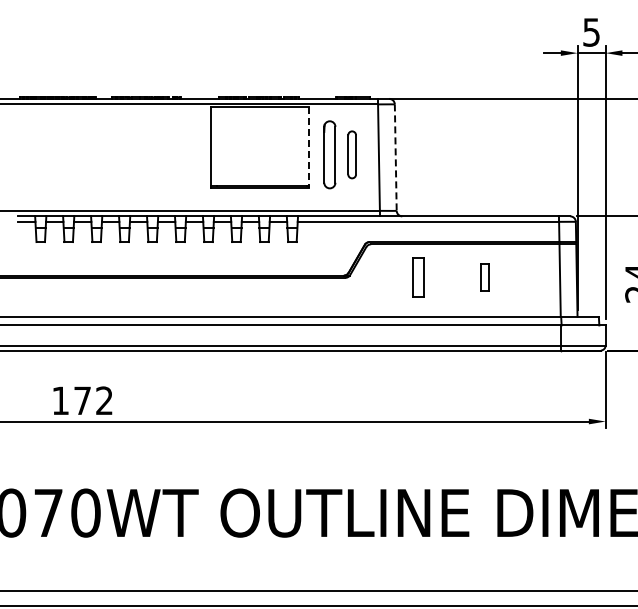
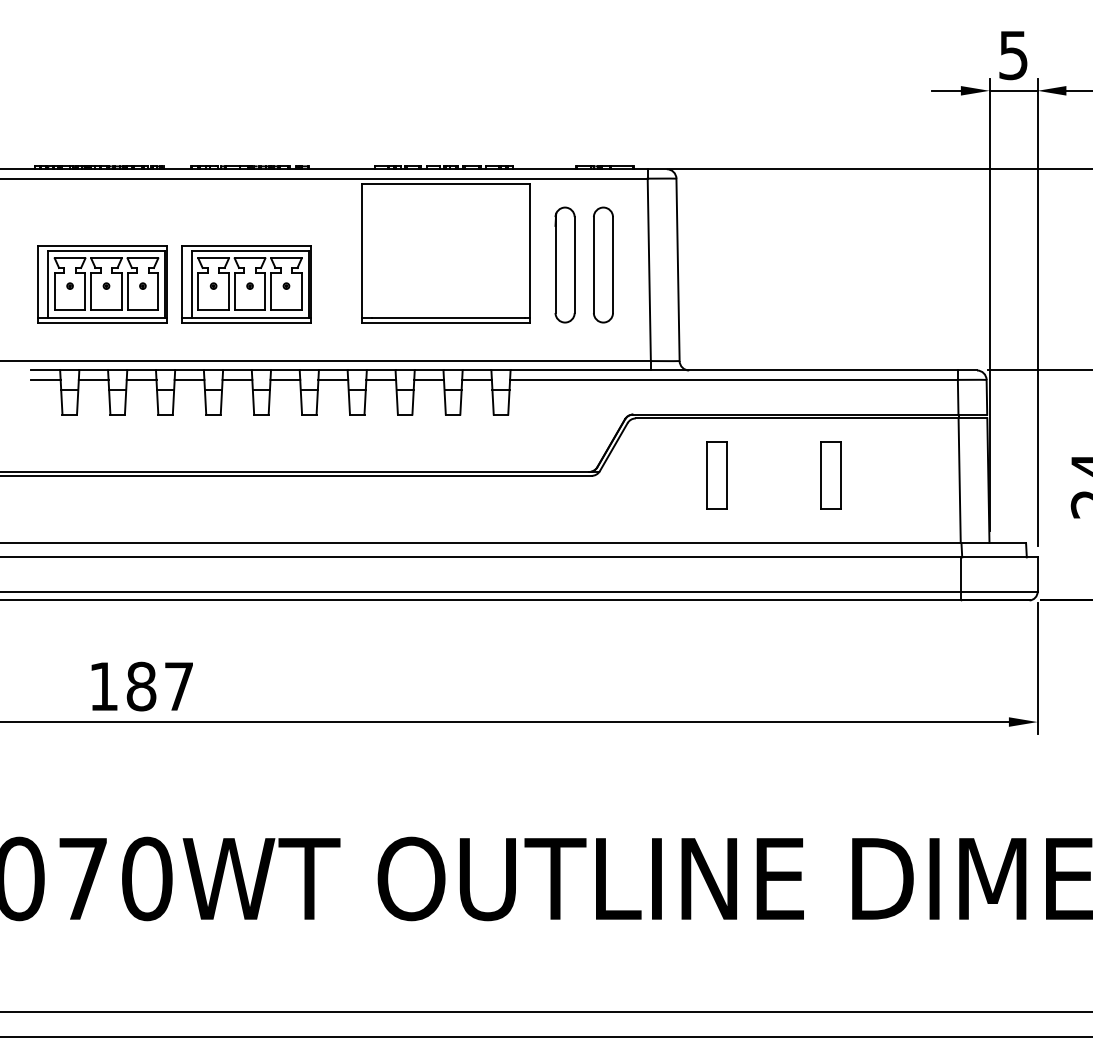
line: (309, 147) -> (530, 252), dashed -> solid
part: (351, 154) -> (602, 264), size x1.43
line: (395, 158) -> (677, 271), dashed -> solid
part: (101, 165) -> (173, 283), added
part: (484, 277) -> (830, 475), size x1.43
text: (93, 400) -> (160, 685), 172 -> 187

